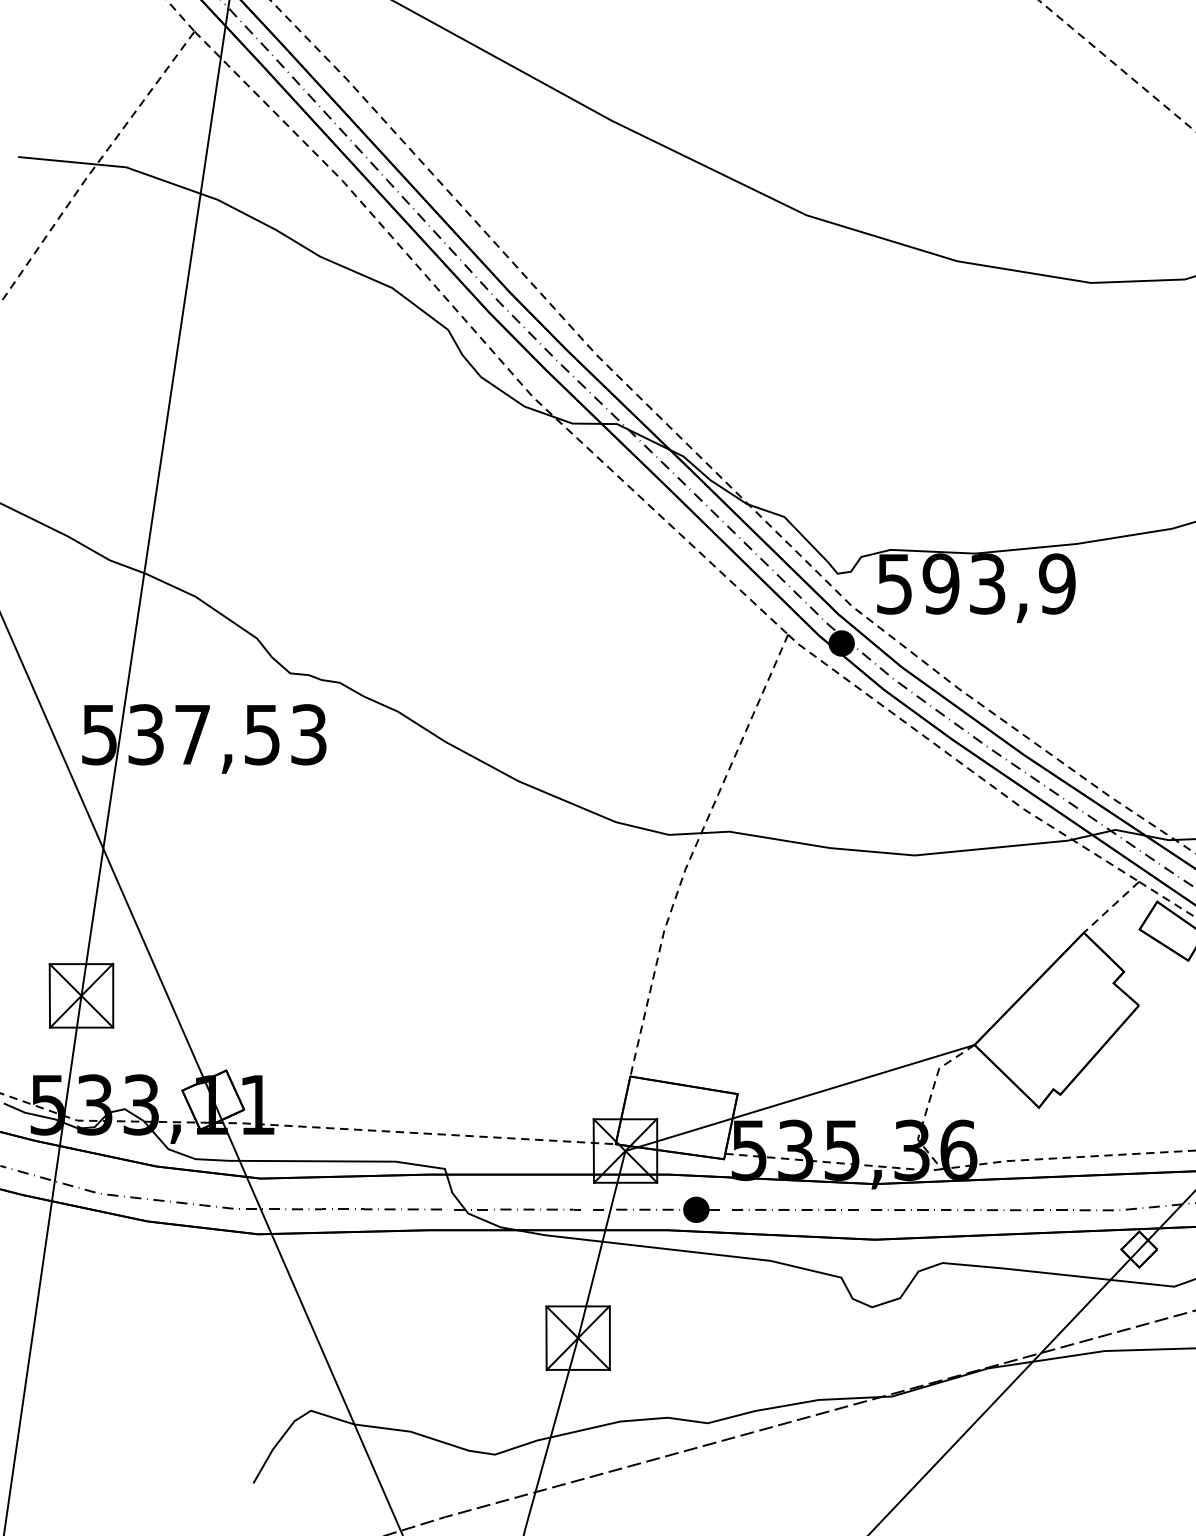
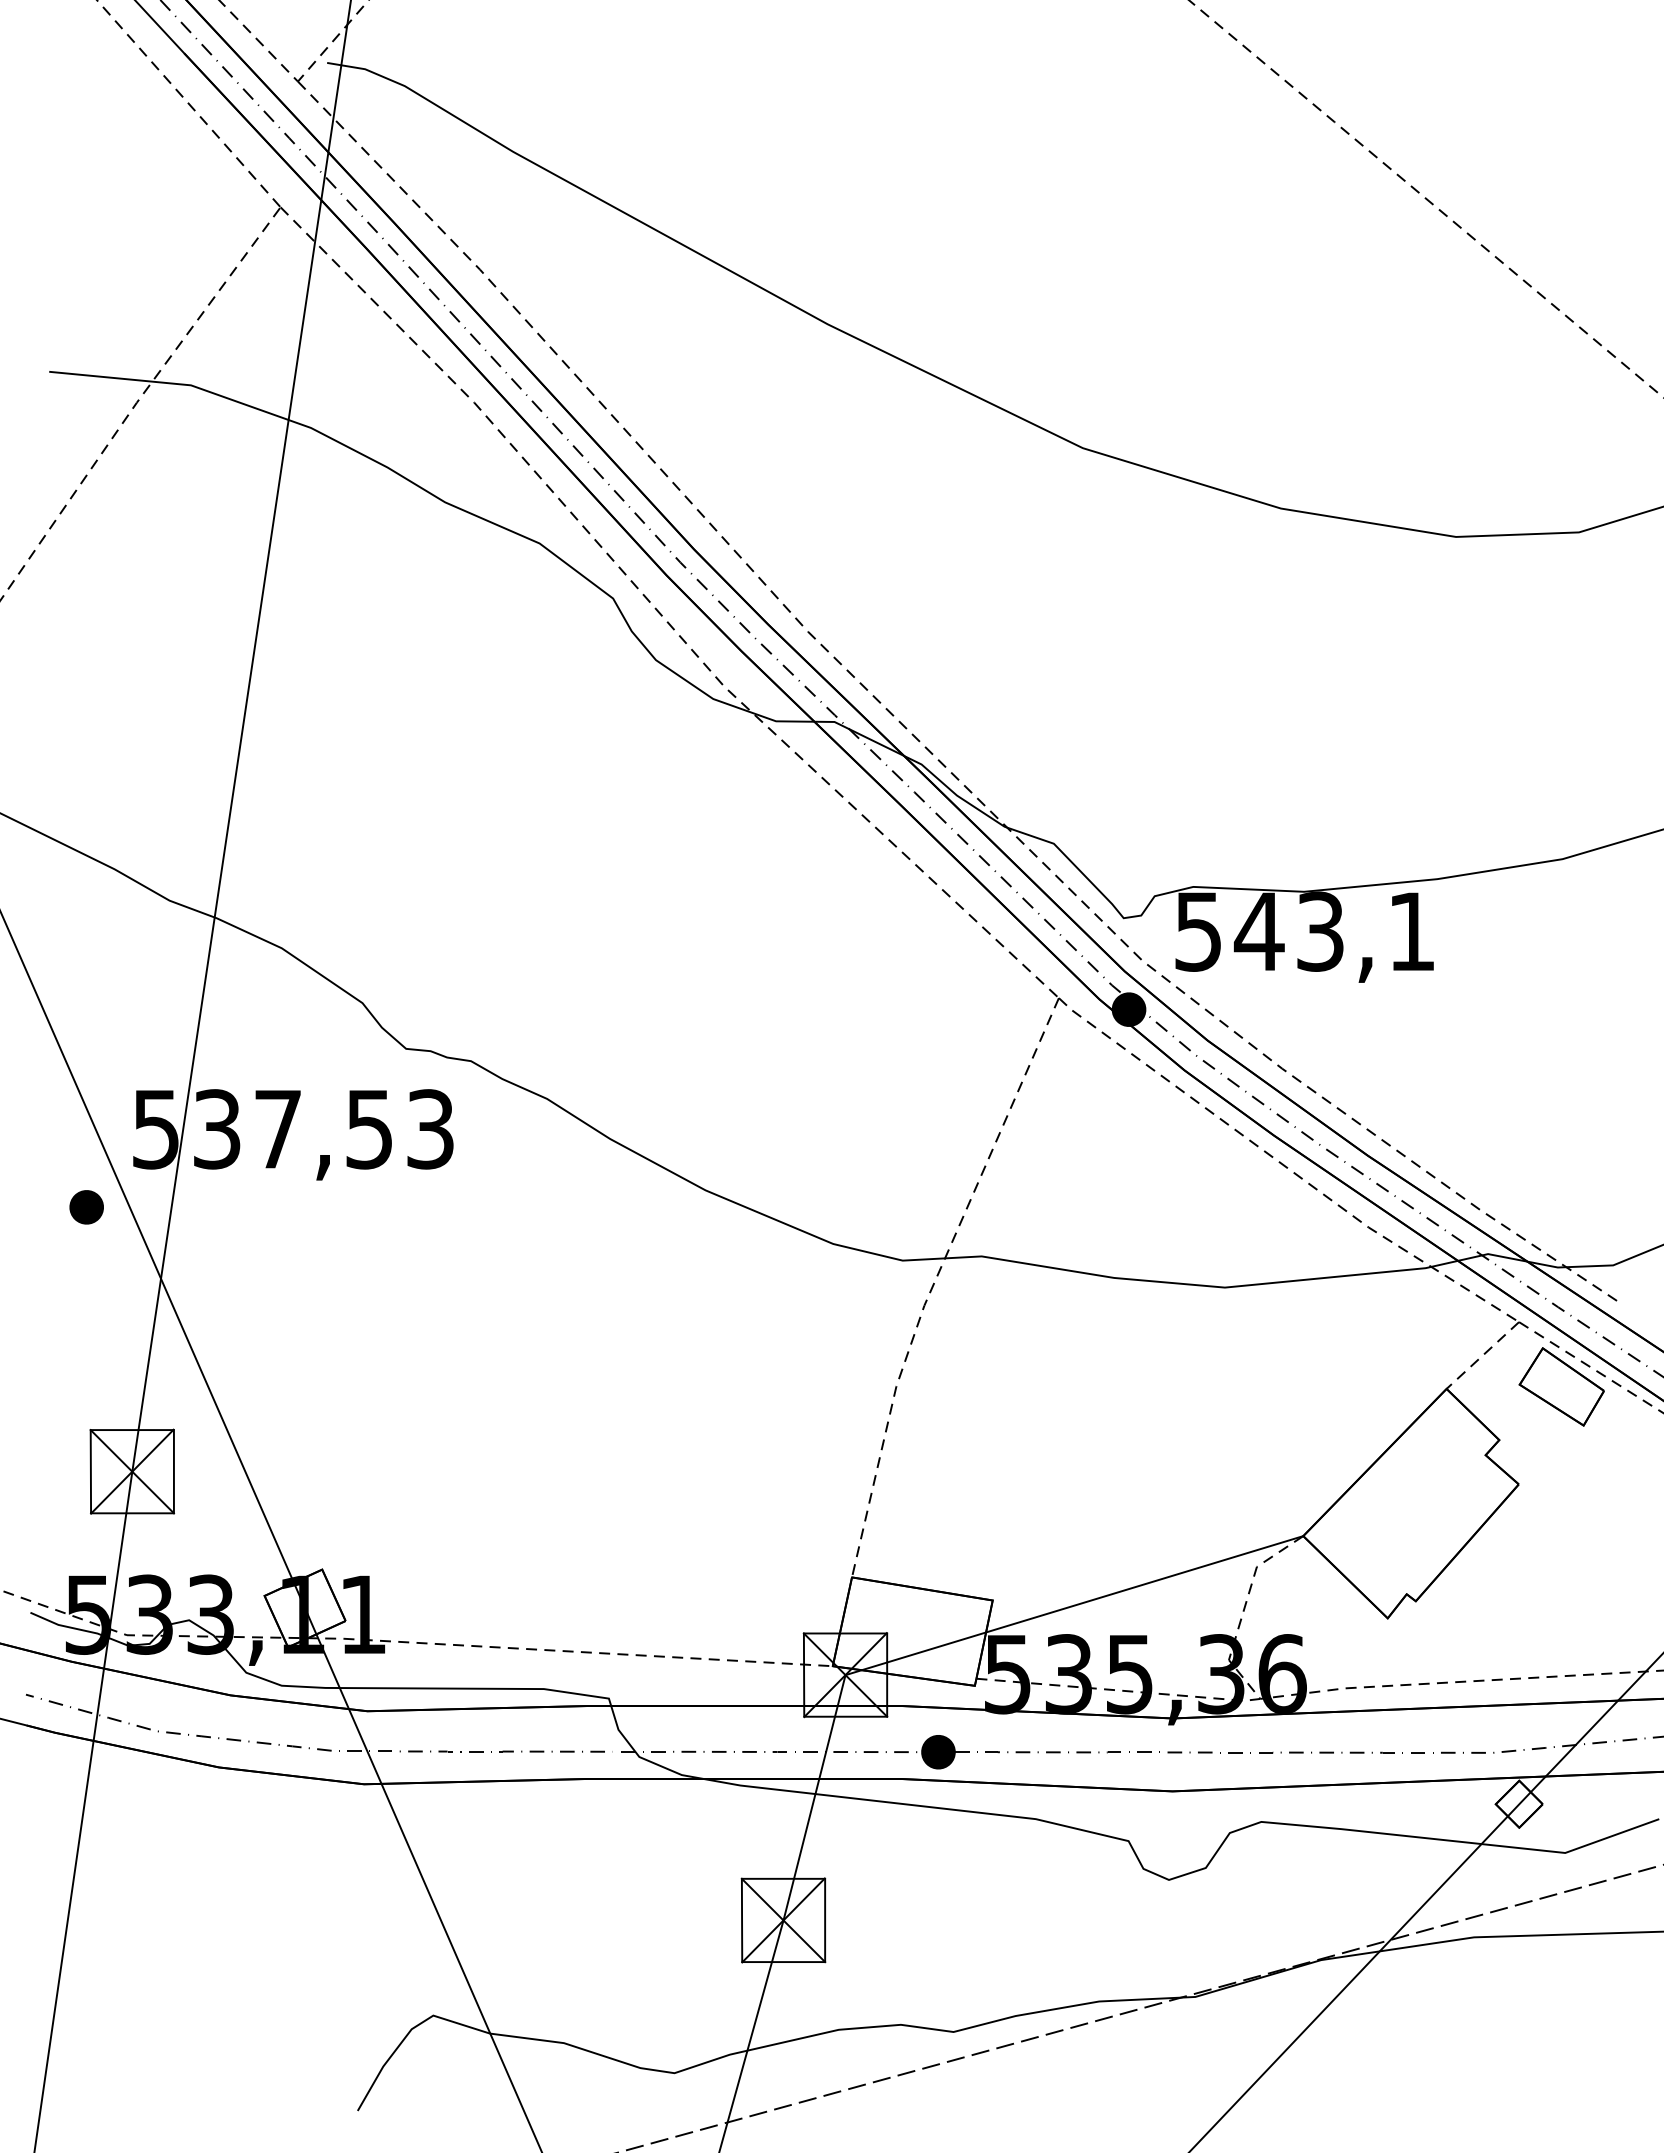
text: (998, 583) -> (1334, 931), 593,9 -> 543,1
part: (46, 794) -> (86, 1207), added

